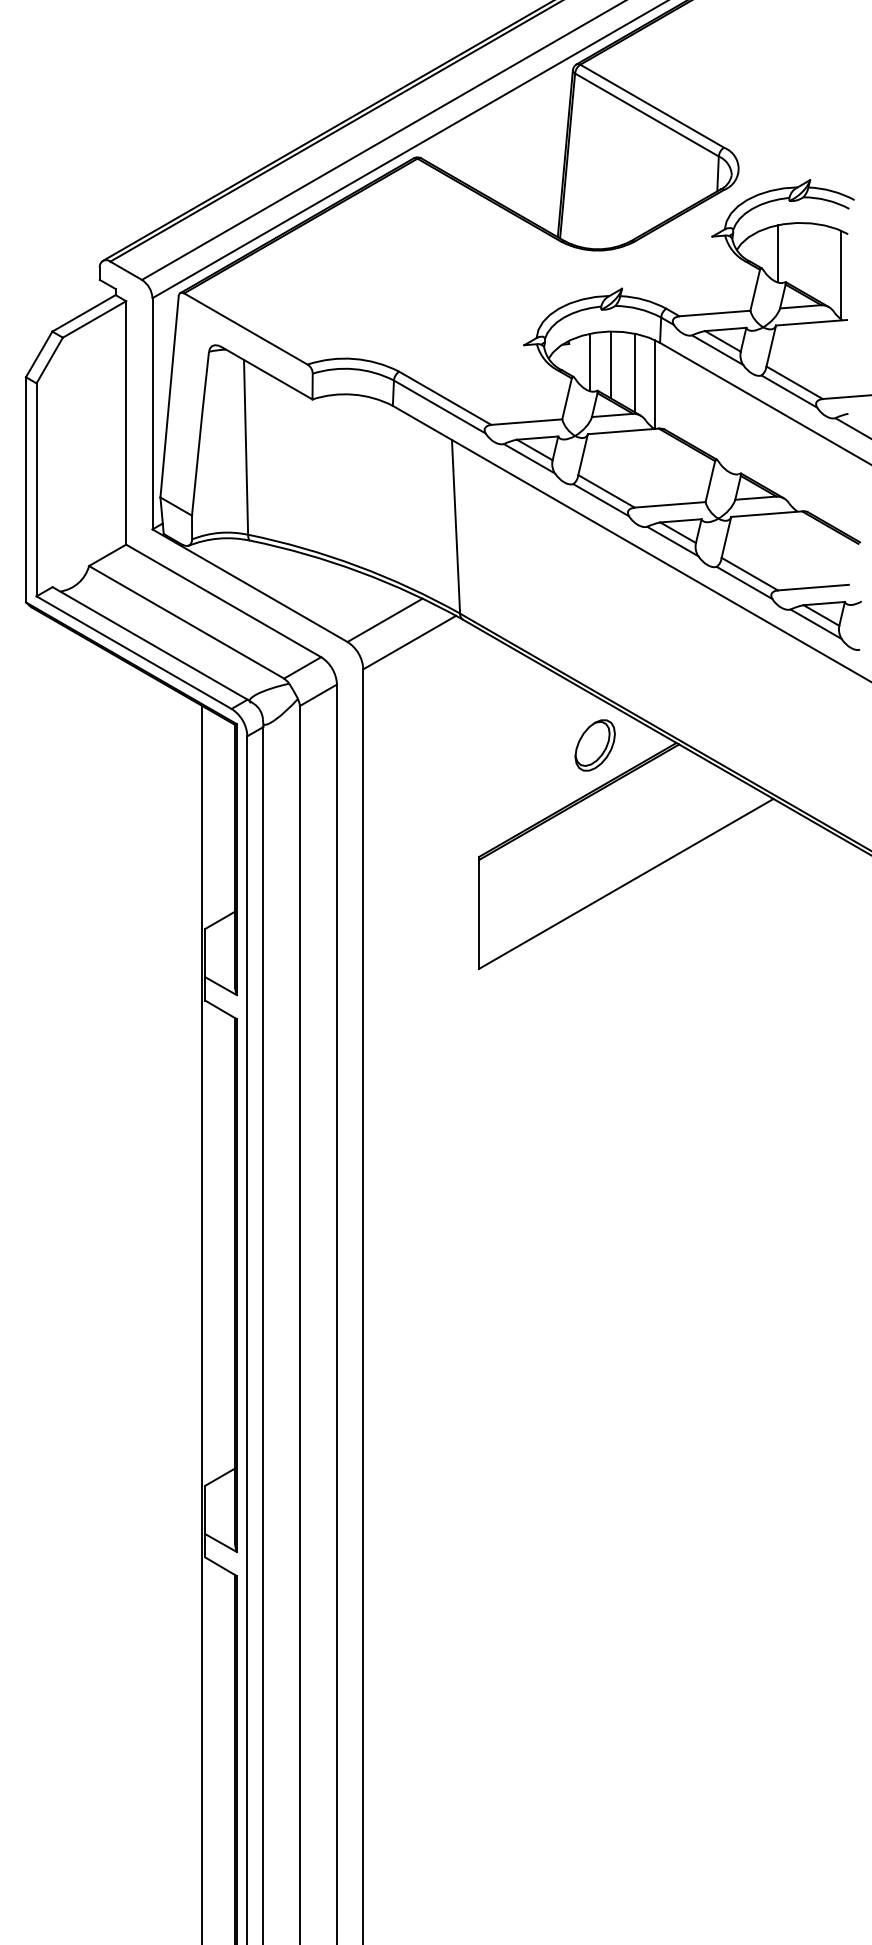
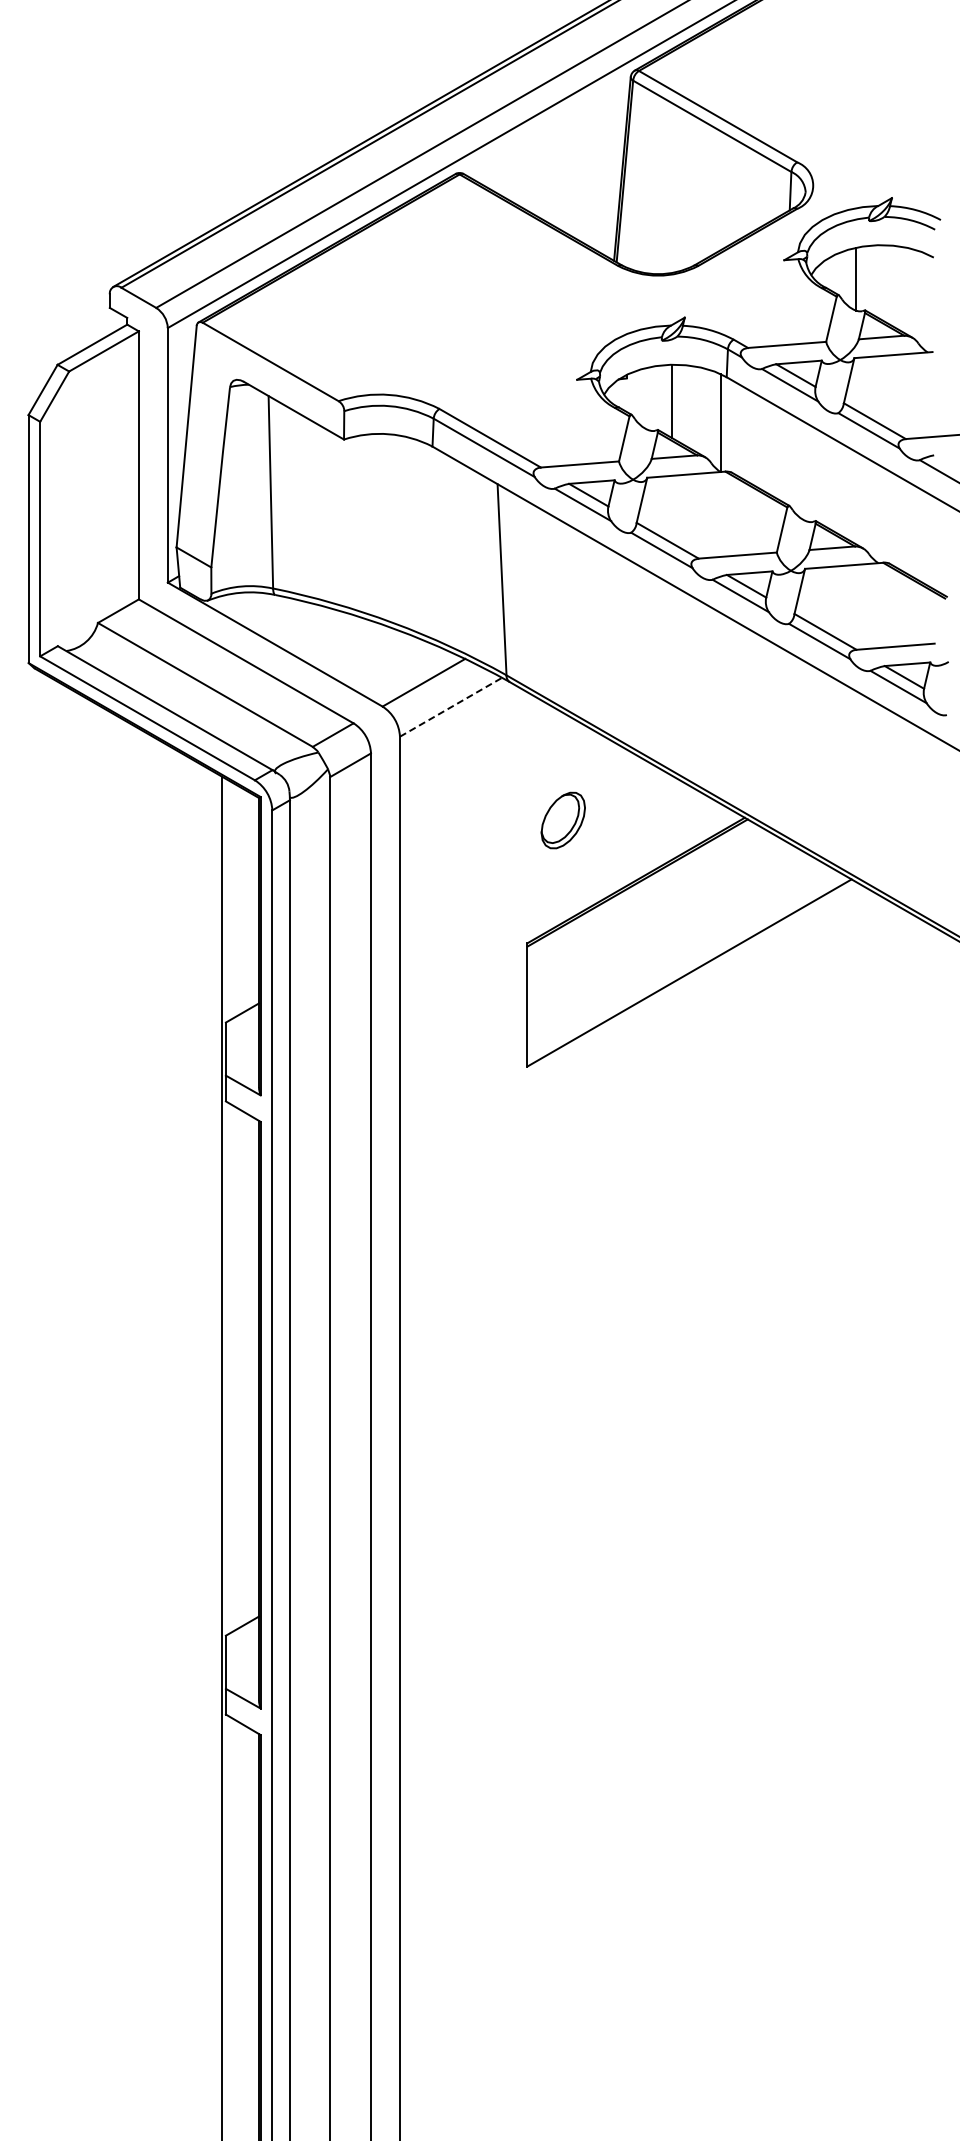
line: (840, 275) -> (925, 302), removed
line: (589, 362) -> (649, 398), removed
line: (634, 373) -> (698, 410), removed
line: (410, 642) -> (451, 707), solid -> dashed
part: (594, 745) -> (562, 820), moved

